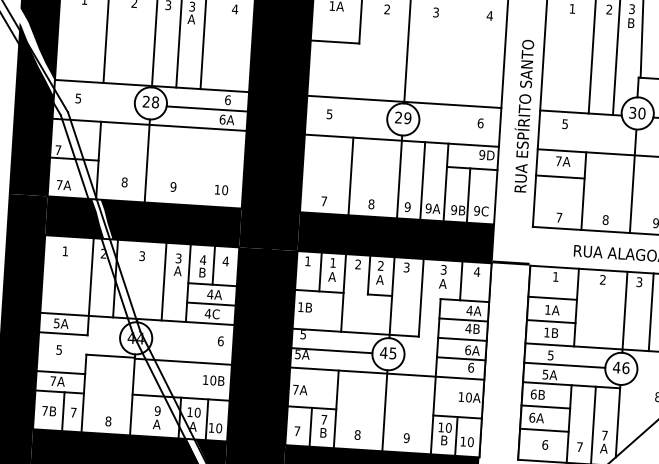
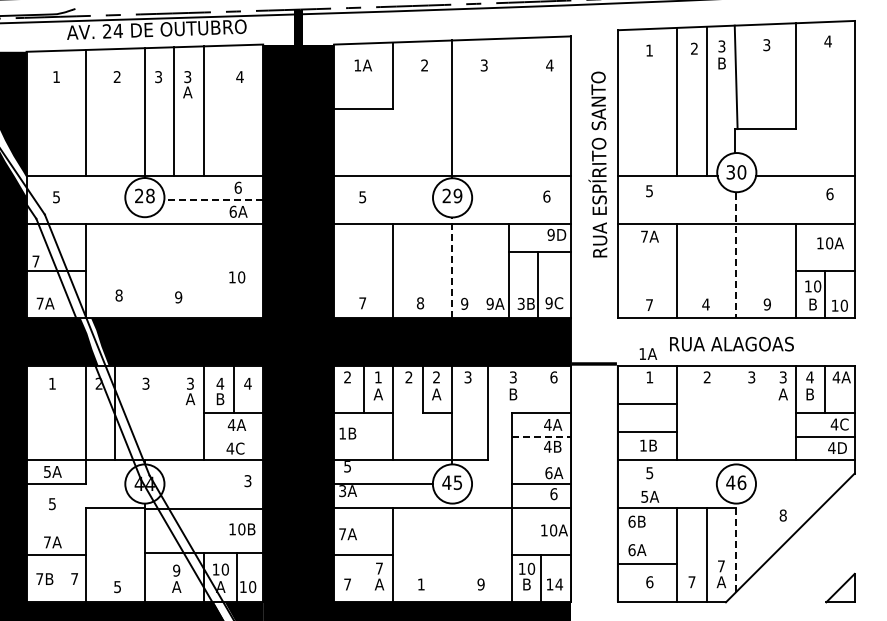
line: (207, 109) -> (213, 200), solid -> dashed
text: (522, 116) -> (597, 164), moved
line: (146, 160) -> (144, 267), removed
line: (399, 176) -> (452, 267), solid -> dashed
line: (560, 176) -> (647, 255), removed
line: (422, 180) -> (480, 270), removed
line: (633, 181) -> (736, 255), solid -> dashed
text: (221, 190) -> (237, 277), moved
text: (453, 209) -> (520, 303), 9B -> 3B
text: (605, 220) -> (705, 304), 8 -> 4
text: (307, 261) -> (347, 377), 1 -> 2
text: (476, 272) -> (553, 377), 4 -> 6
line: (461, 280) -> (535, 389), removed
line: (164, 281) -> (174, 412), removed
text: (442, 283) -> (512, 394), A -> B
line: (211, 303) -> (233, 436), removed
text: (552, 309) -> (648, 353), moved
line: (625, 311) -> (736, 414), removed
line: (651, 311) -> (768, 412), removed
line: (463, 319) -> (541, 436), solid -> dashed
line: (461, 339) -> (540, 460), removed
text: (220, 341) -> (247, 481), 6 -> 3
text: (297, 353) -> (342, 490), 5A -> 3A
line: (564, 365) -> (667, 484), removed
line: (60, 372) -> (55, 531), removed
line: (545, 407) -> (647, 536), removed
line: (384, 410) -> (452, 552), removed
line: (63, 411) -> (62, 578), removed
line: (618, 420) -> (736, 547), solid -> dashed
text: (108, 421) -> (117, 587), 8 -> 5
line: (310, 427) -> (363, 578), removed
text: (323, 432) -> (379, 584), B -> A
text: (357, 435) -> (420, 584), 8 -> 1
text: (471, 442) -> (559, 584), 10 -> 14

